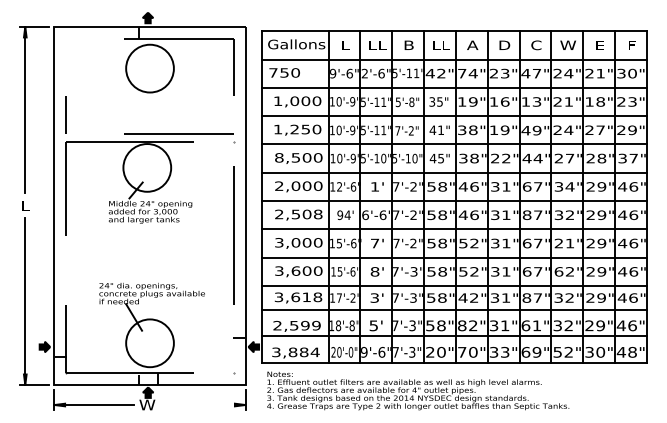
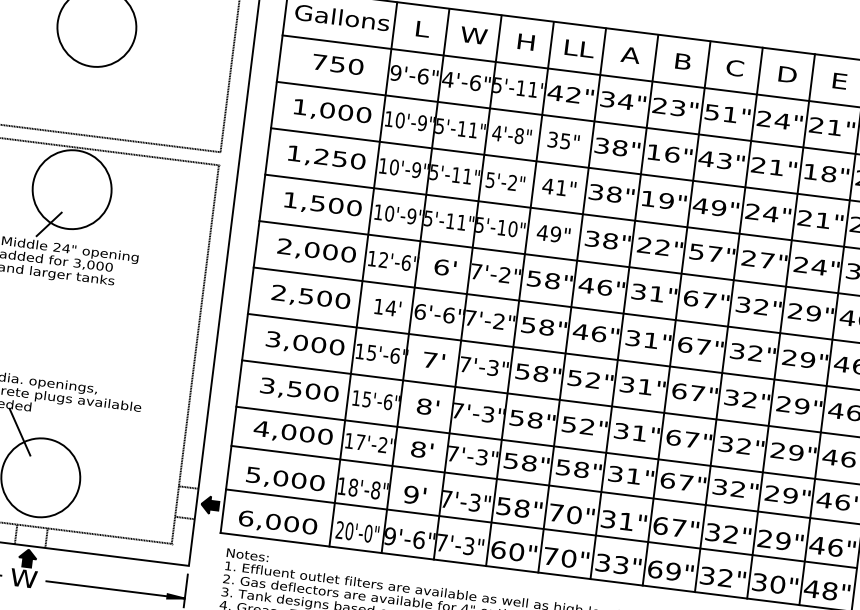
text: (377, 44) -> (474, 34), LL -> W
text: (408, 44) -> (525, 40), B -> H
text: (504, 44) -> (683, 60), D -> B
text: (567, 44) -> (786, 73), W -> D
text: (284, 72) -> (337, 63), moved
text: (364, 73) -> (447, 79), 2'-6" -> 4'-6"
text: (462, 73) -> (608, 99), 74" -> 34"
text: (530, 73) -> (719, 113), 47" -> 51"
text: (467, 101) -> (610, 146), 19" -> 38"
text: (525, 101) -> (705, 158), 13" -> 43"
text: (398, 102) -> (497, 133), 5'-8" -> 4'-8"
text: (600, 129) -> (823, 219), 27" -> 21"
text: (397, 130) -> (490, 179), 7'-2" -> 5'-2"
text: (279, 157) -> (291, 199), 8,500 -> 1,500
text: (441, 157) -> (556, 232), 45" -> 49"
text: (383, 158) -> (461, 222), 5'-10" -> 5'-11"
text: (532, 158) -> (705, 252), 44" -> 57"
text: (601, 158) -> (818, 267), 28" -> 24"
text: (374, 186) -> (440, 266), 1' -> 6'
text: (569, 186) -> (760, 306), 34" -> 32"
text: (317, 214) -> (341, 300), 2,508 -> 2,500
text: (526, 214) -> (684, 343), 87" -> 67"
text: (340, 215) -> (379, 307), 94' -> 14'
text: (413, 243) -> (493, 367), 7'-2" -> 7'-3"
text: (563, 243) -> (739, 398), 21" -> 32"
text: (295, 270) -> (294, 388), 3,600 -> 3,500
text: (558, 271) -> (725, 443), 62" -> 32"
text: (298, 297) -> (293, 433), 3,618 -> 4,000
text: (374, 297) -> (418, 448), 3' -> 8'
text: (468, 297) -> (572, 467), 42" -> 58"
text: (526, 297) -> (667, 479), 87" -> 67"
text: (296, 325) -> (284, 478), 2,599 -> 5,000
text: (373, 325) -> (410, 494), 5' -> 9'
text: (467, 325) -> (564, 513), 82" -> 70"
text: (536, 325) -> (678, 527), 61" -> 67"
text: (430, 351) -> (498, 548), 20" -> 60"
text: (557, 351) -> (707, 574), 52" -> 32"
text: (295, 352) -> (277, 522), 3,884 -> 6,000
line: (203, 405) -> (115, 590), added

